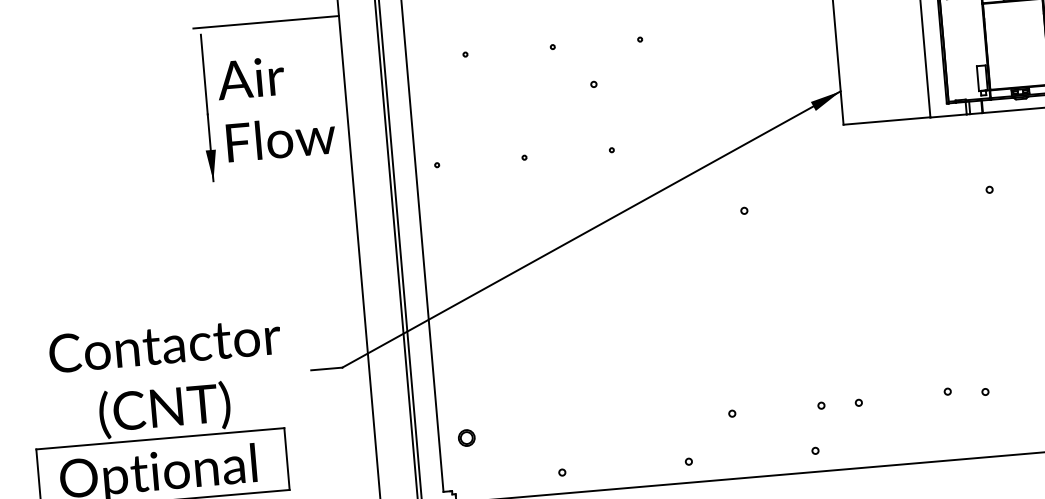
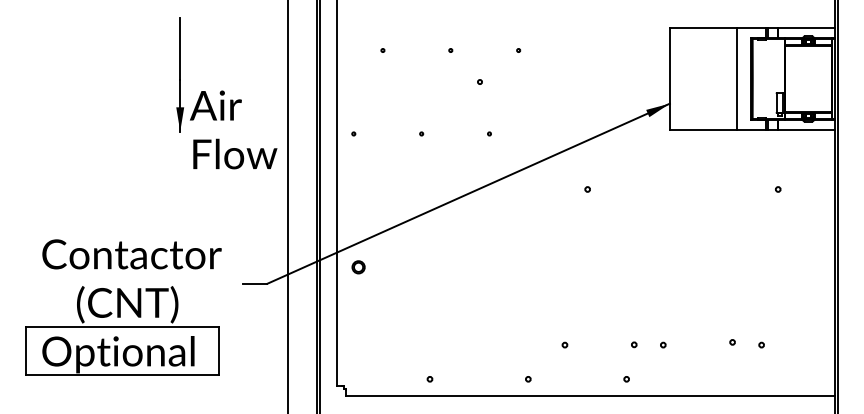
line: (265, 22) -> (230, 12), removed
text: (276, 107) -> (233, 129), moved
circle: (466, 438) -> (358, 267), moved

